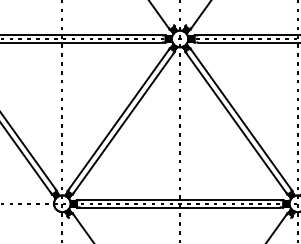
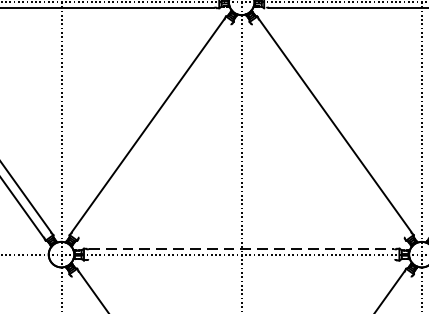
line: (123, 122) -> (155, 130), removed
line: (236, 122) -> (328, 130), removed
line: (180, 199) -> (242, 248), solid -> dashed
line: (179, 207) -> (240, 260), removed

